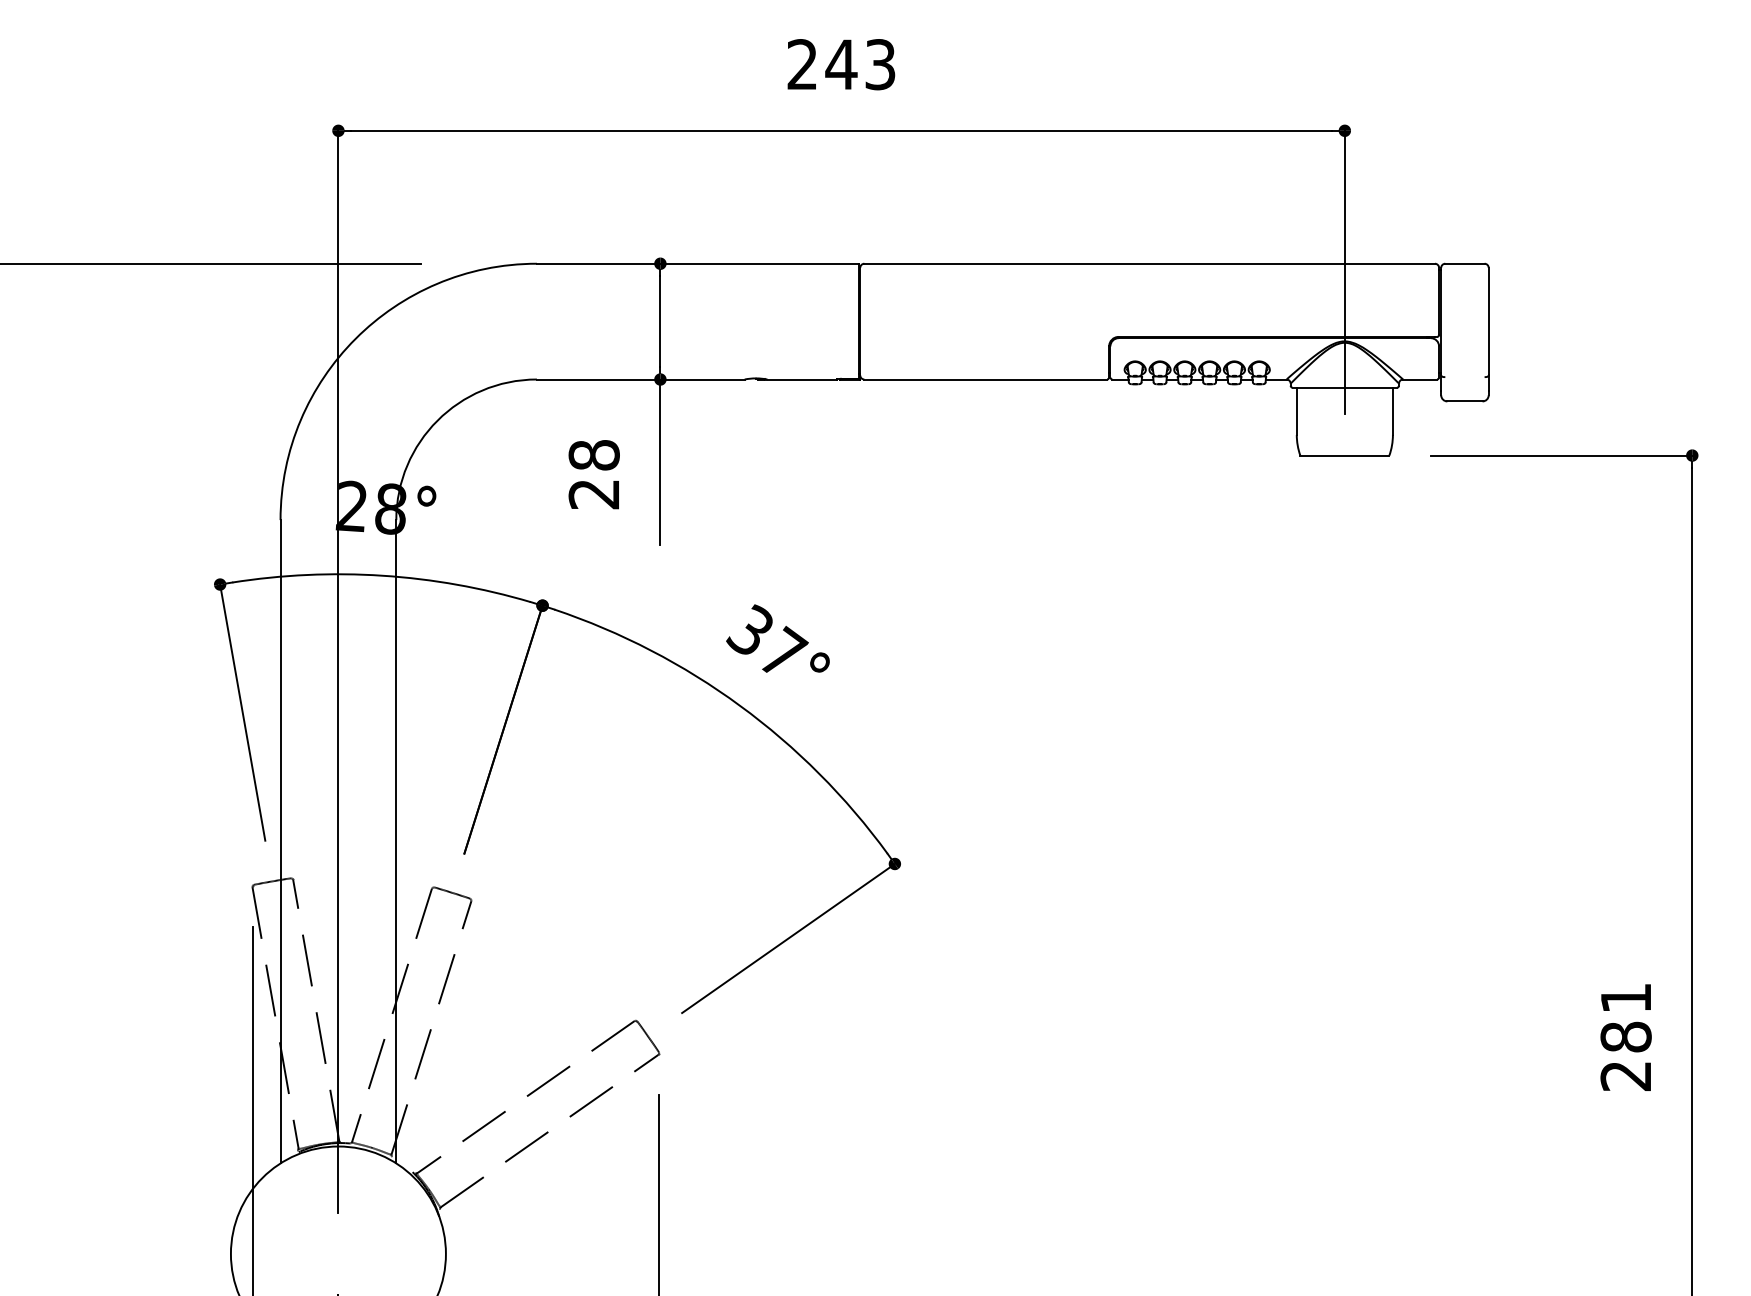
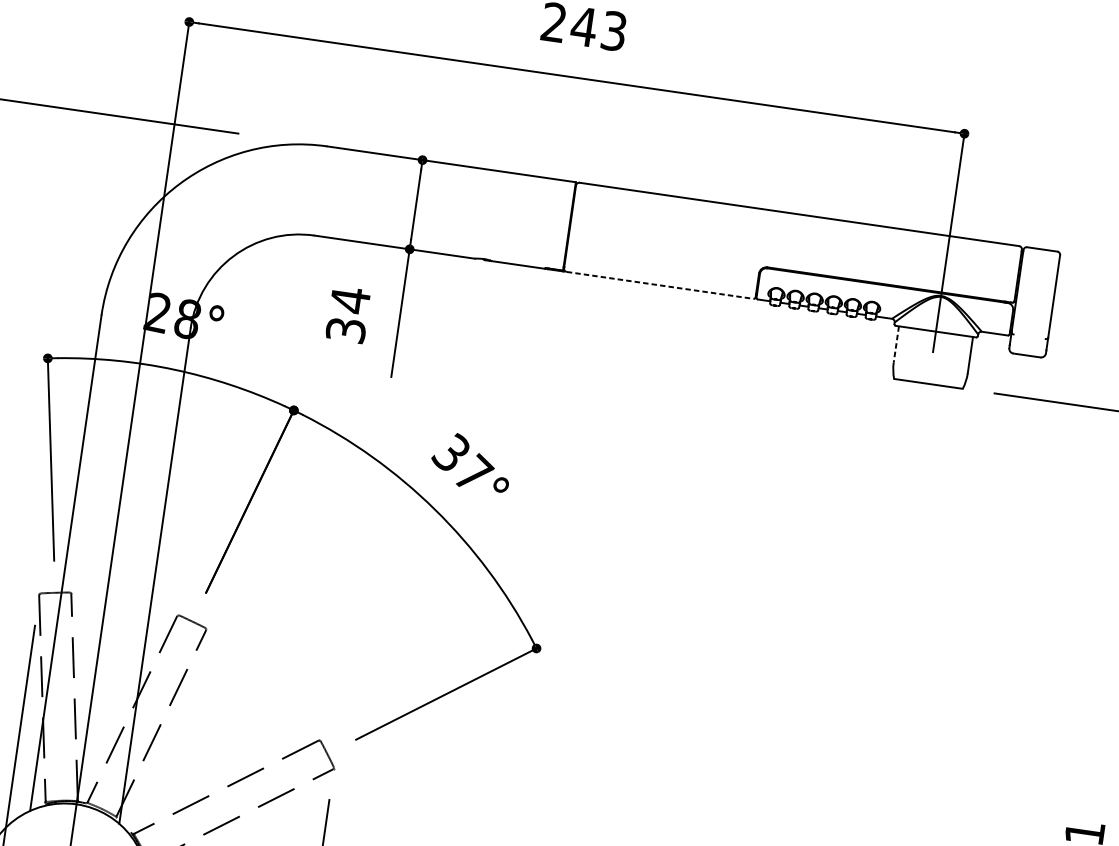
line: (986, 379) -> (660, 285), solid -> dashed
line: (1296, 411) -> (896, 344), solid -> dashed
text: (593, 474) -> (347, 315), 28 -> 34

